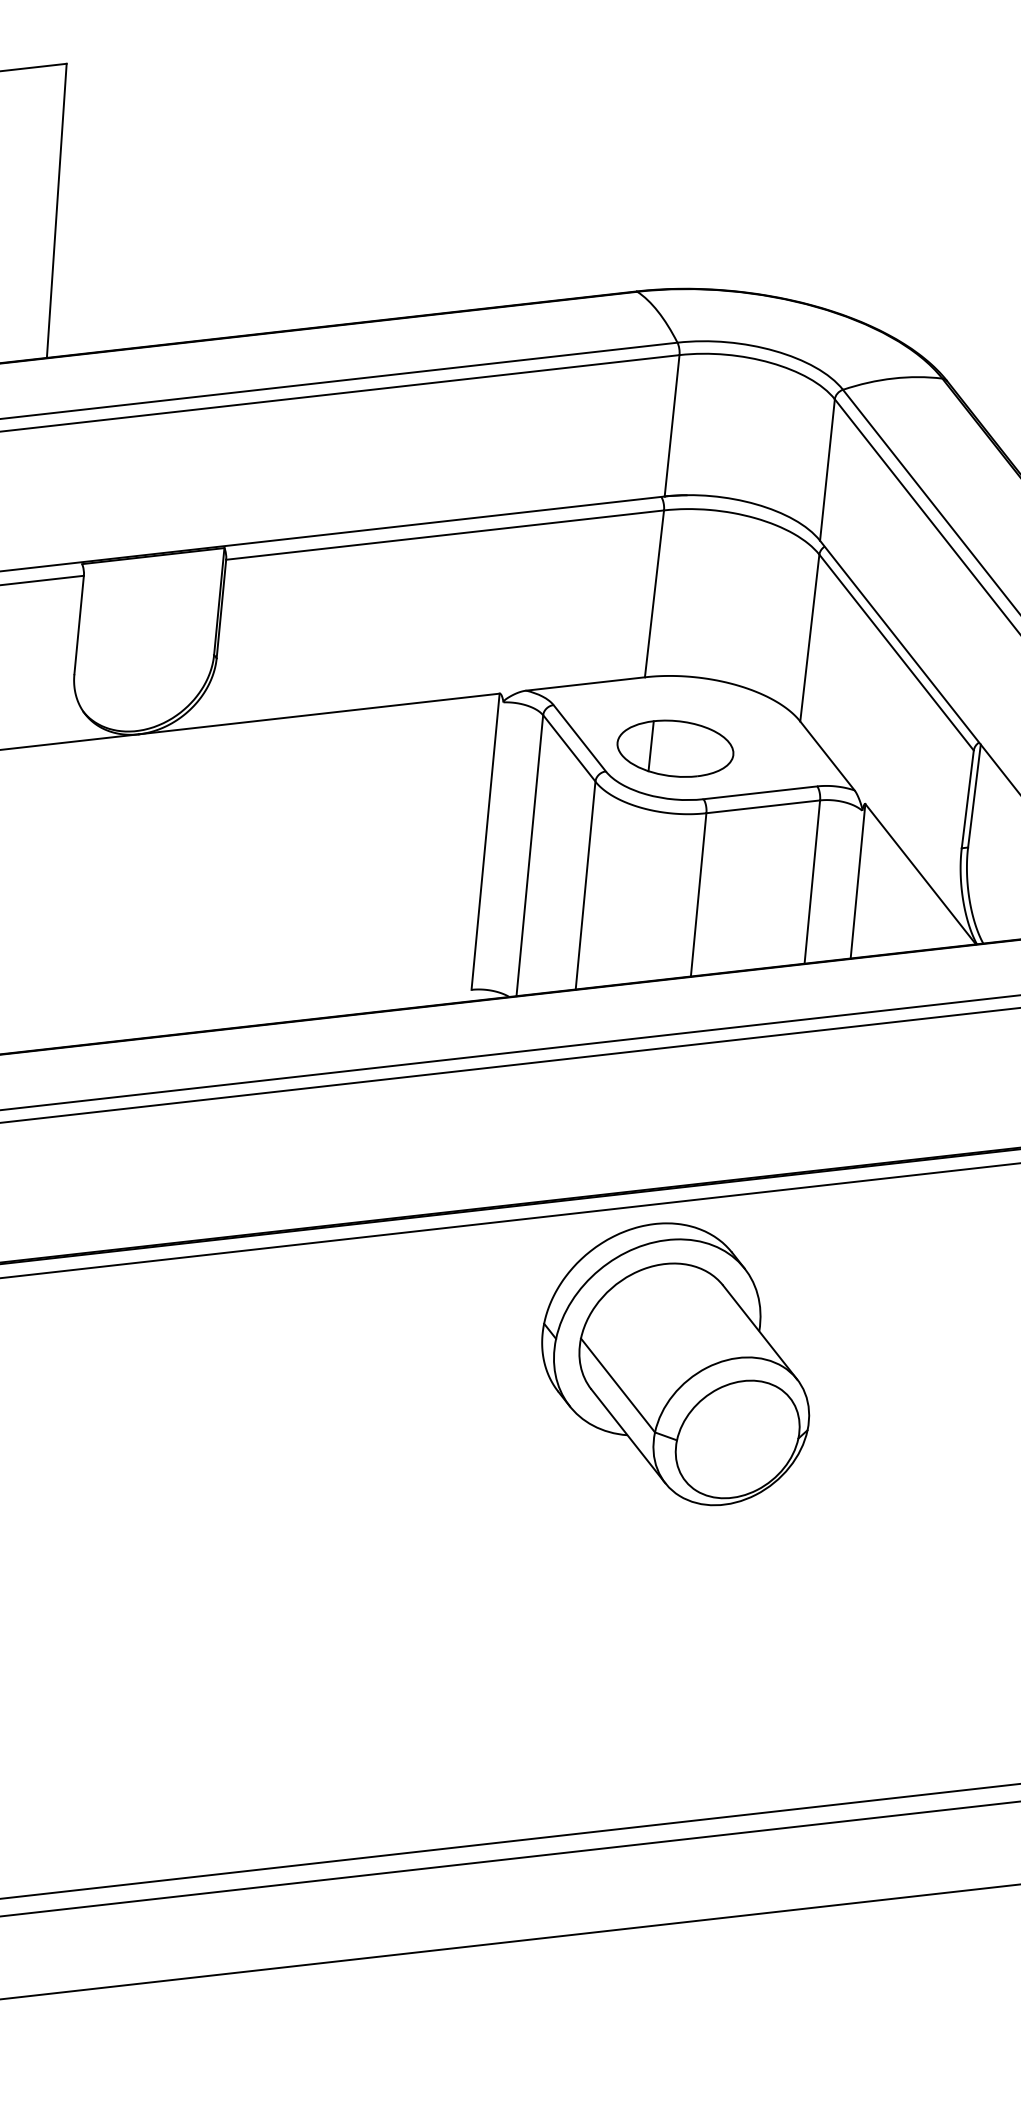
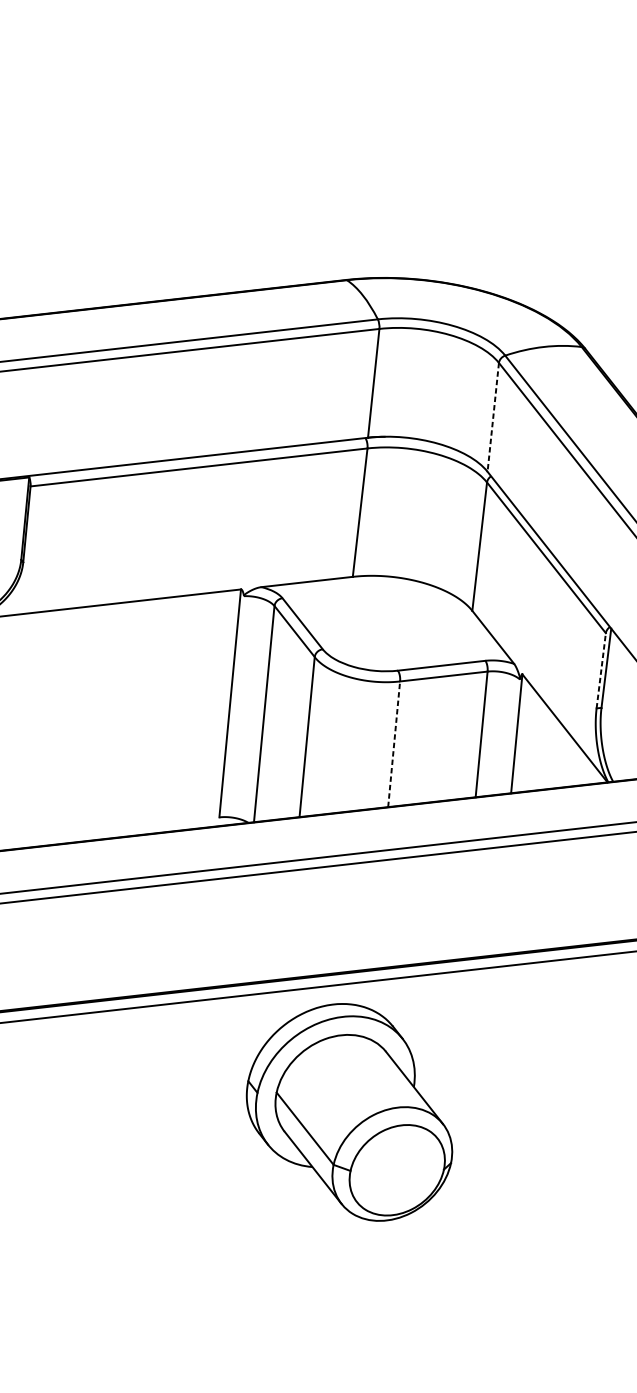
line: (827, 470) -> (493, 417), solid -> dashed
part: (675, 748) -> (376, 631), removed
line: (967, 798) -> (601, 670), solid -> dashed
line: (698, 894) -> (394, 744), solid -> dashed
part: (675, 1364) -> (349, 1112), moved

